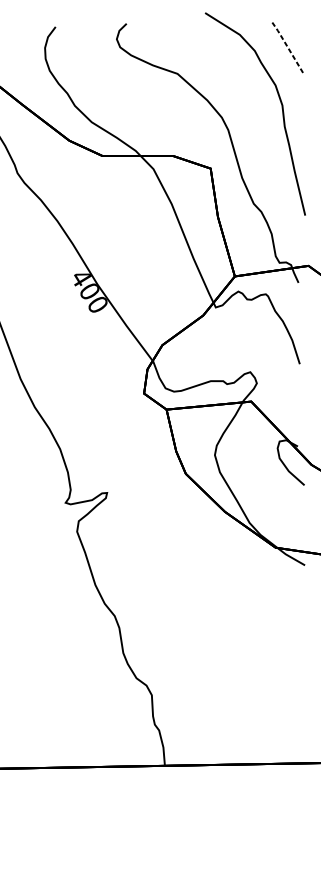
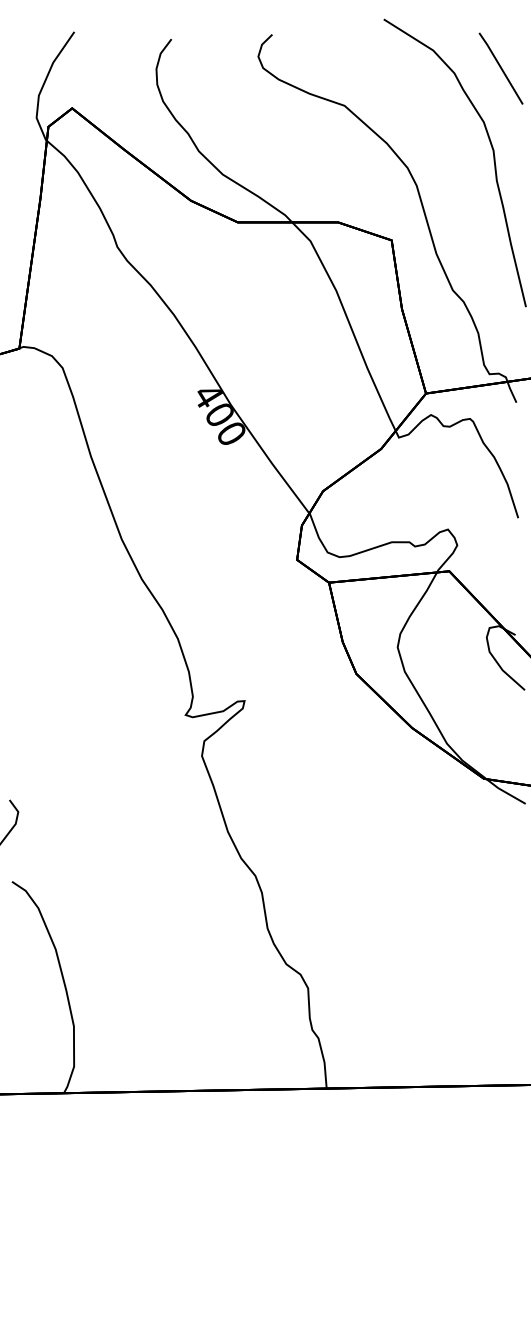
line: (287, 46) -> (500, 67), dashed -> solid

